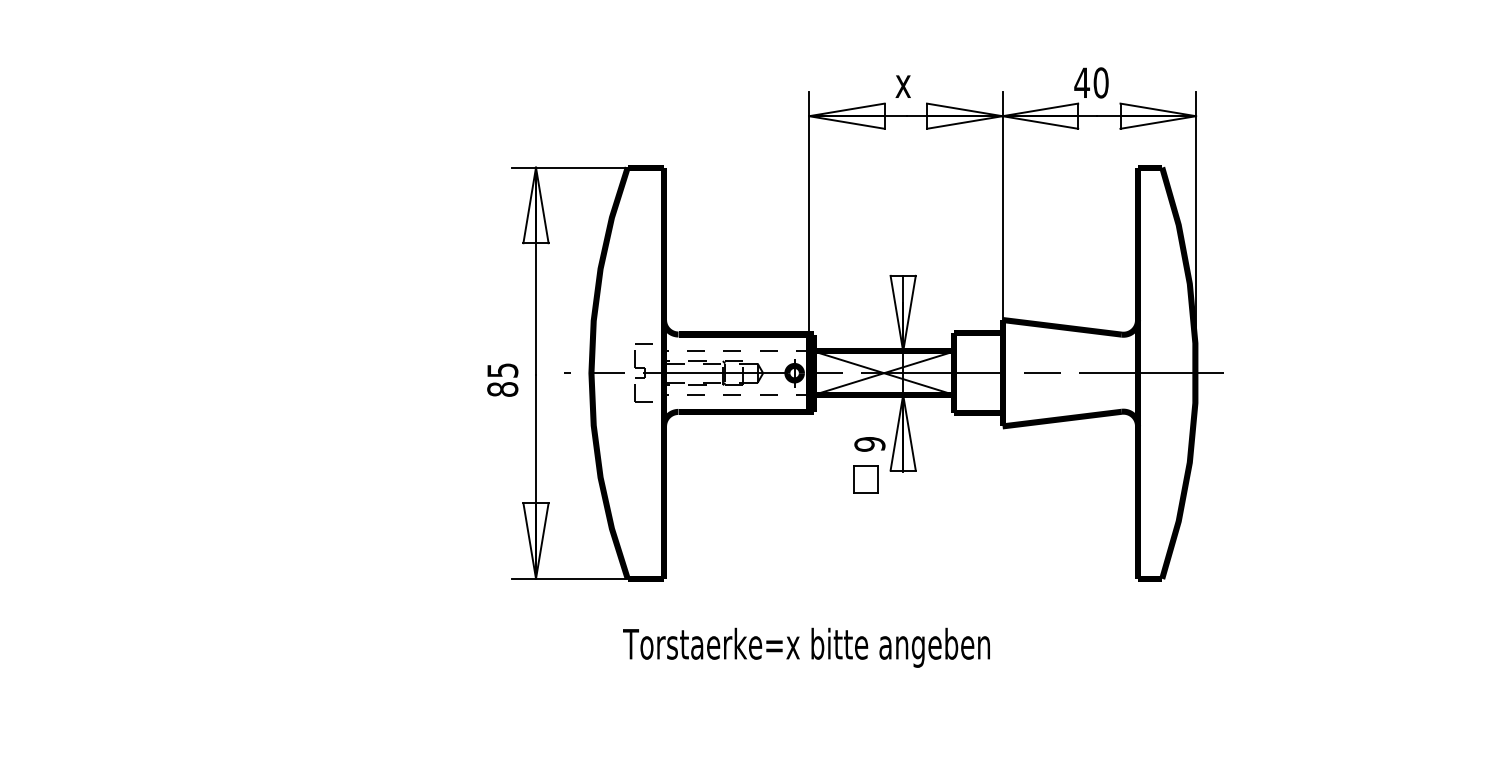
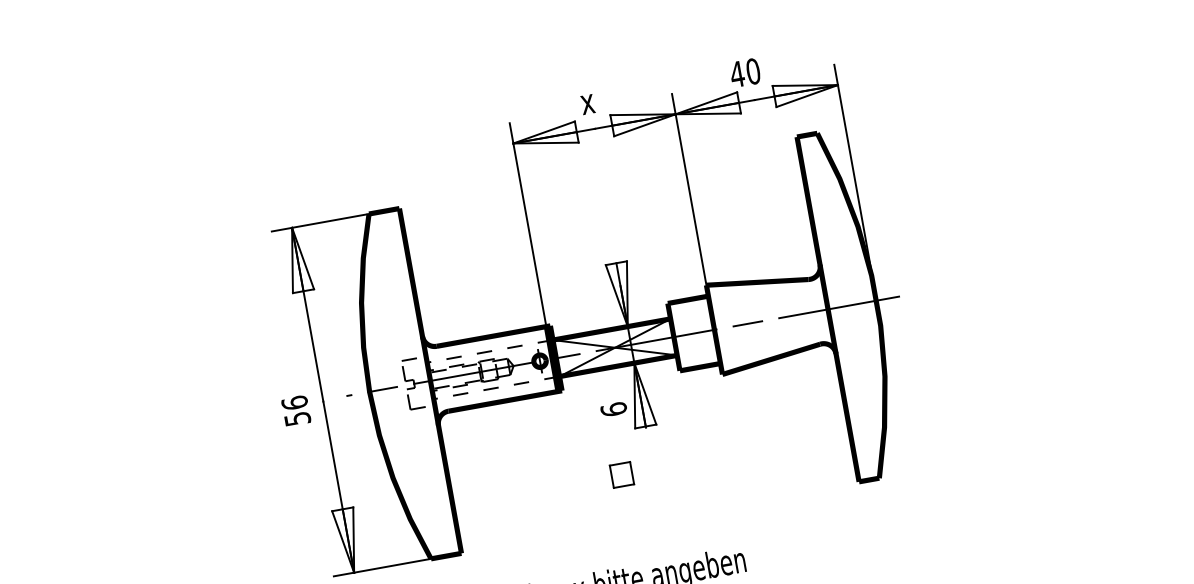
text: (502, 379) -> (295, 410), 85 -> 56
text: (869, 443) -> (613, 408), 9 -> 6
part: (865, 479) -> (621, 474), moved

